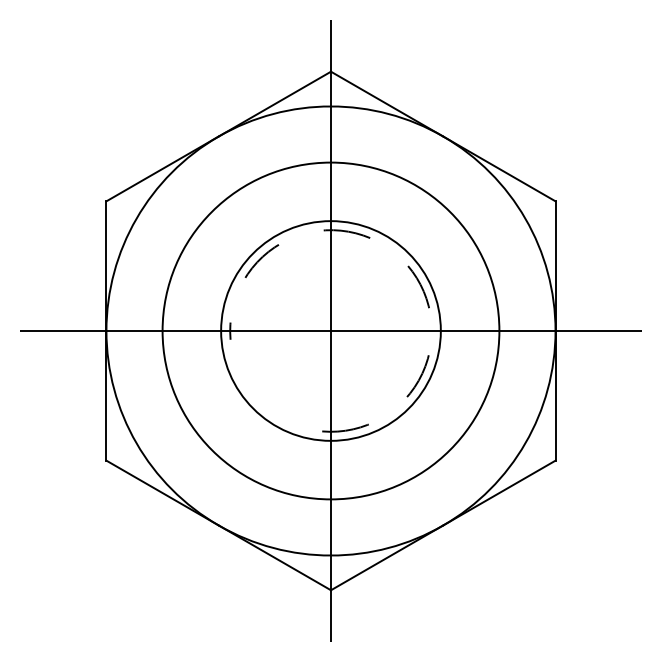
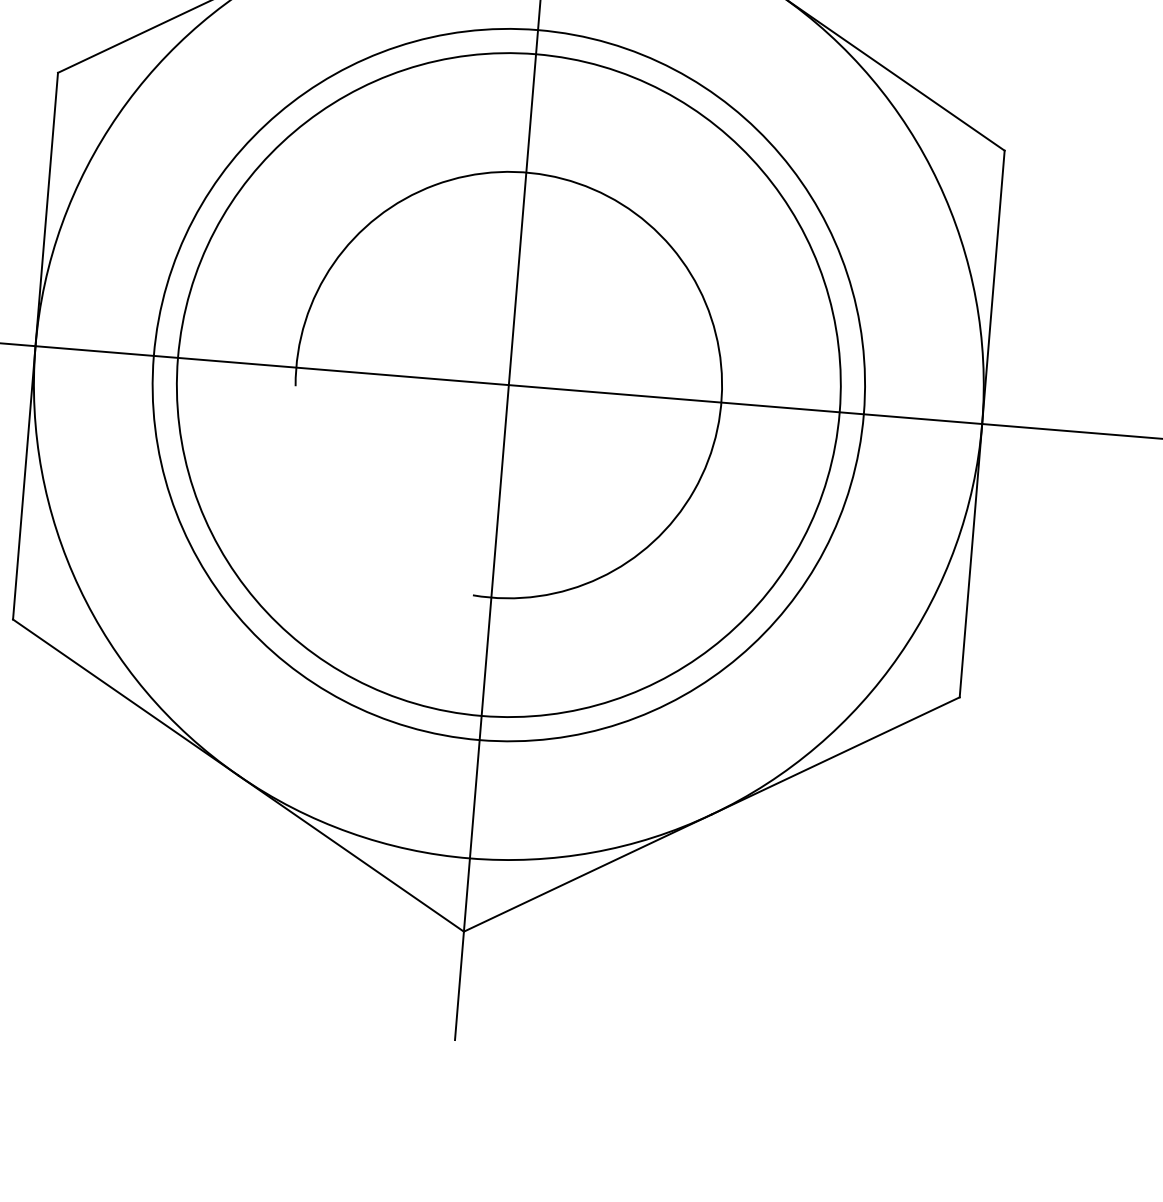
arc: (402, 259) -> (671, 246), dashed -> solid
circle: (330, 330) -> (507, 383), size x1.43

